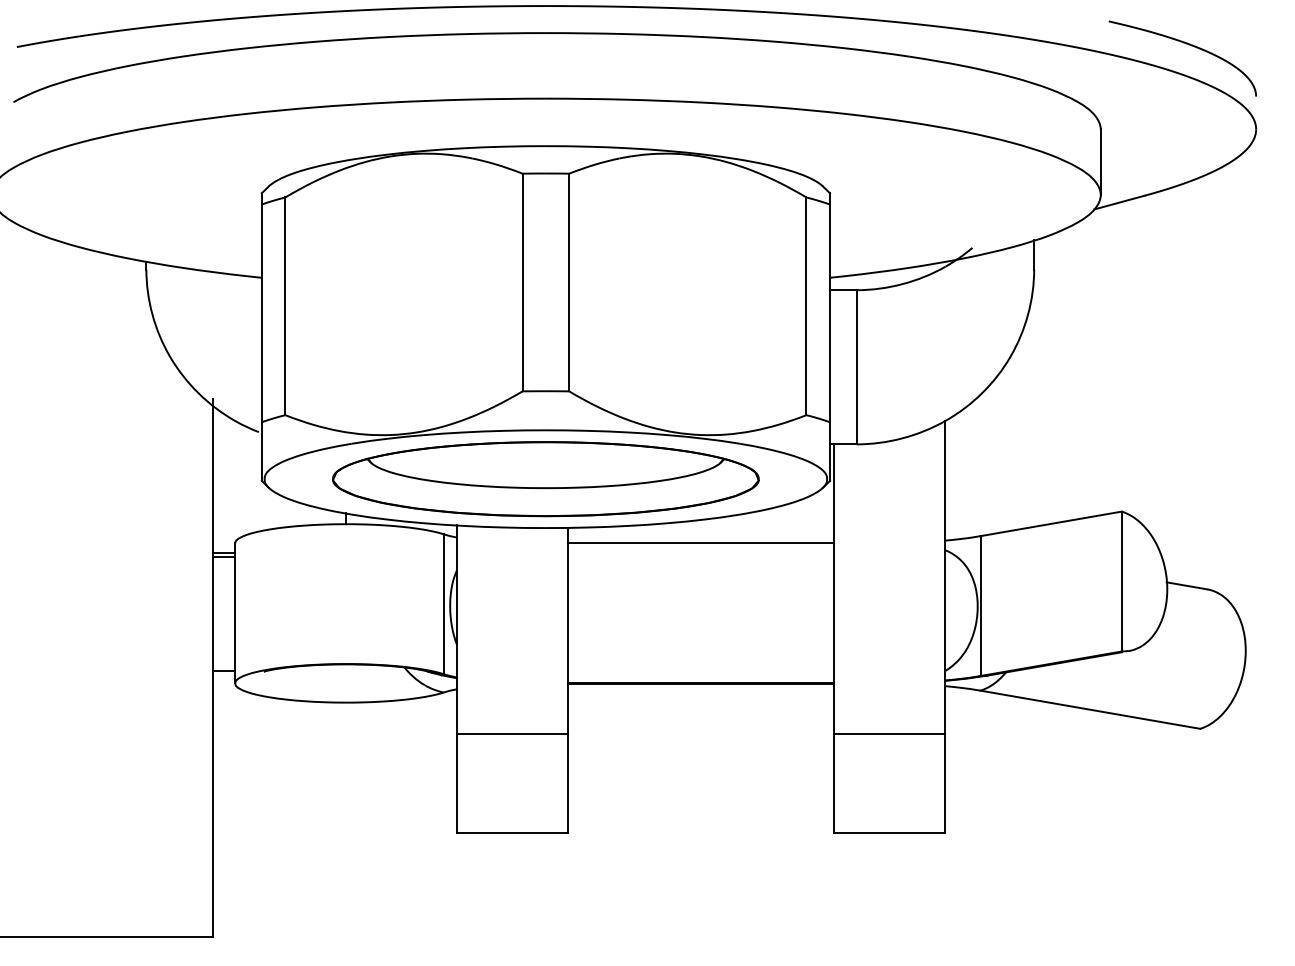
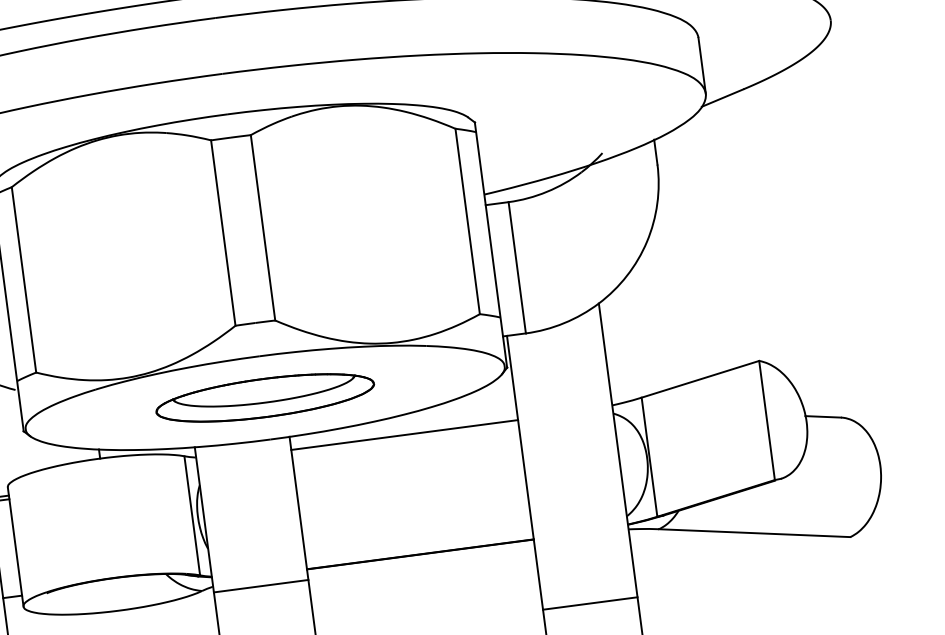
part: (545, 479) -> (264, 398), size x0.6
line: (512, 733) -> (261, 585), moved
line: (889, 733) -> (589, 603), moved

